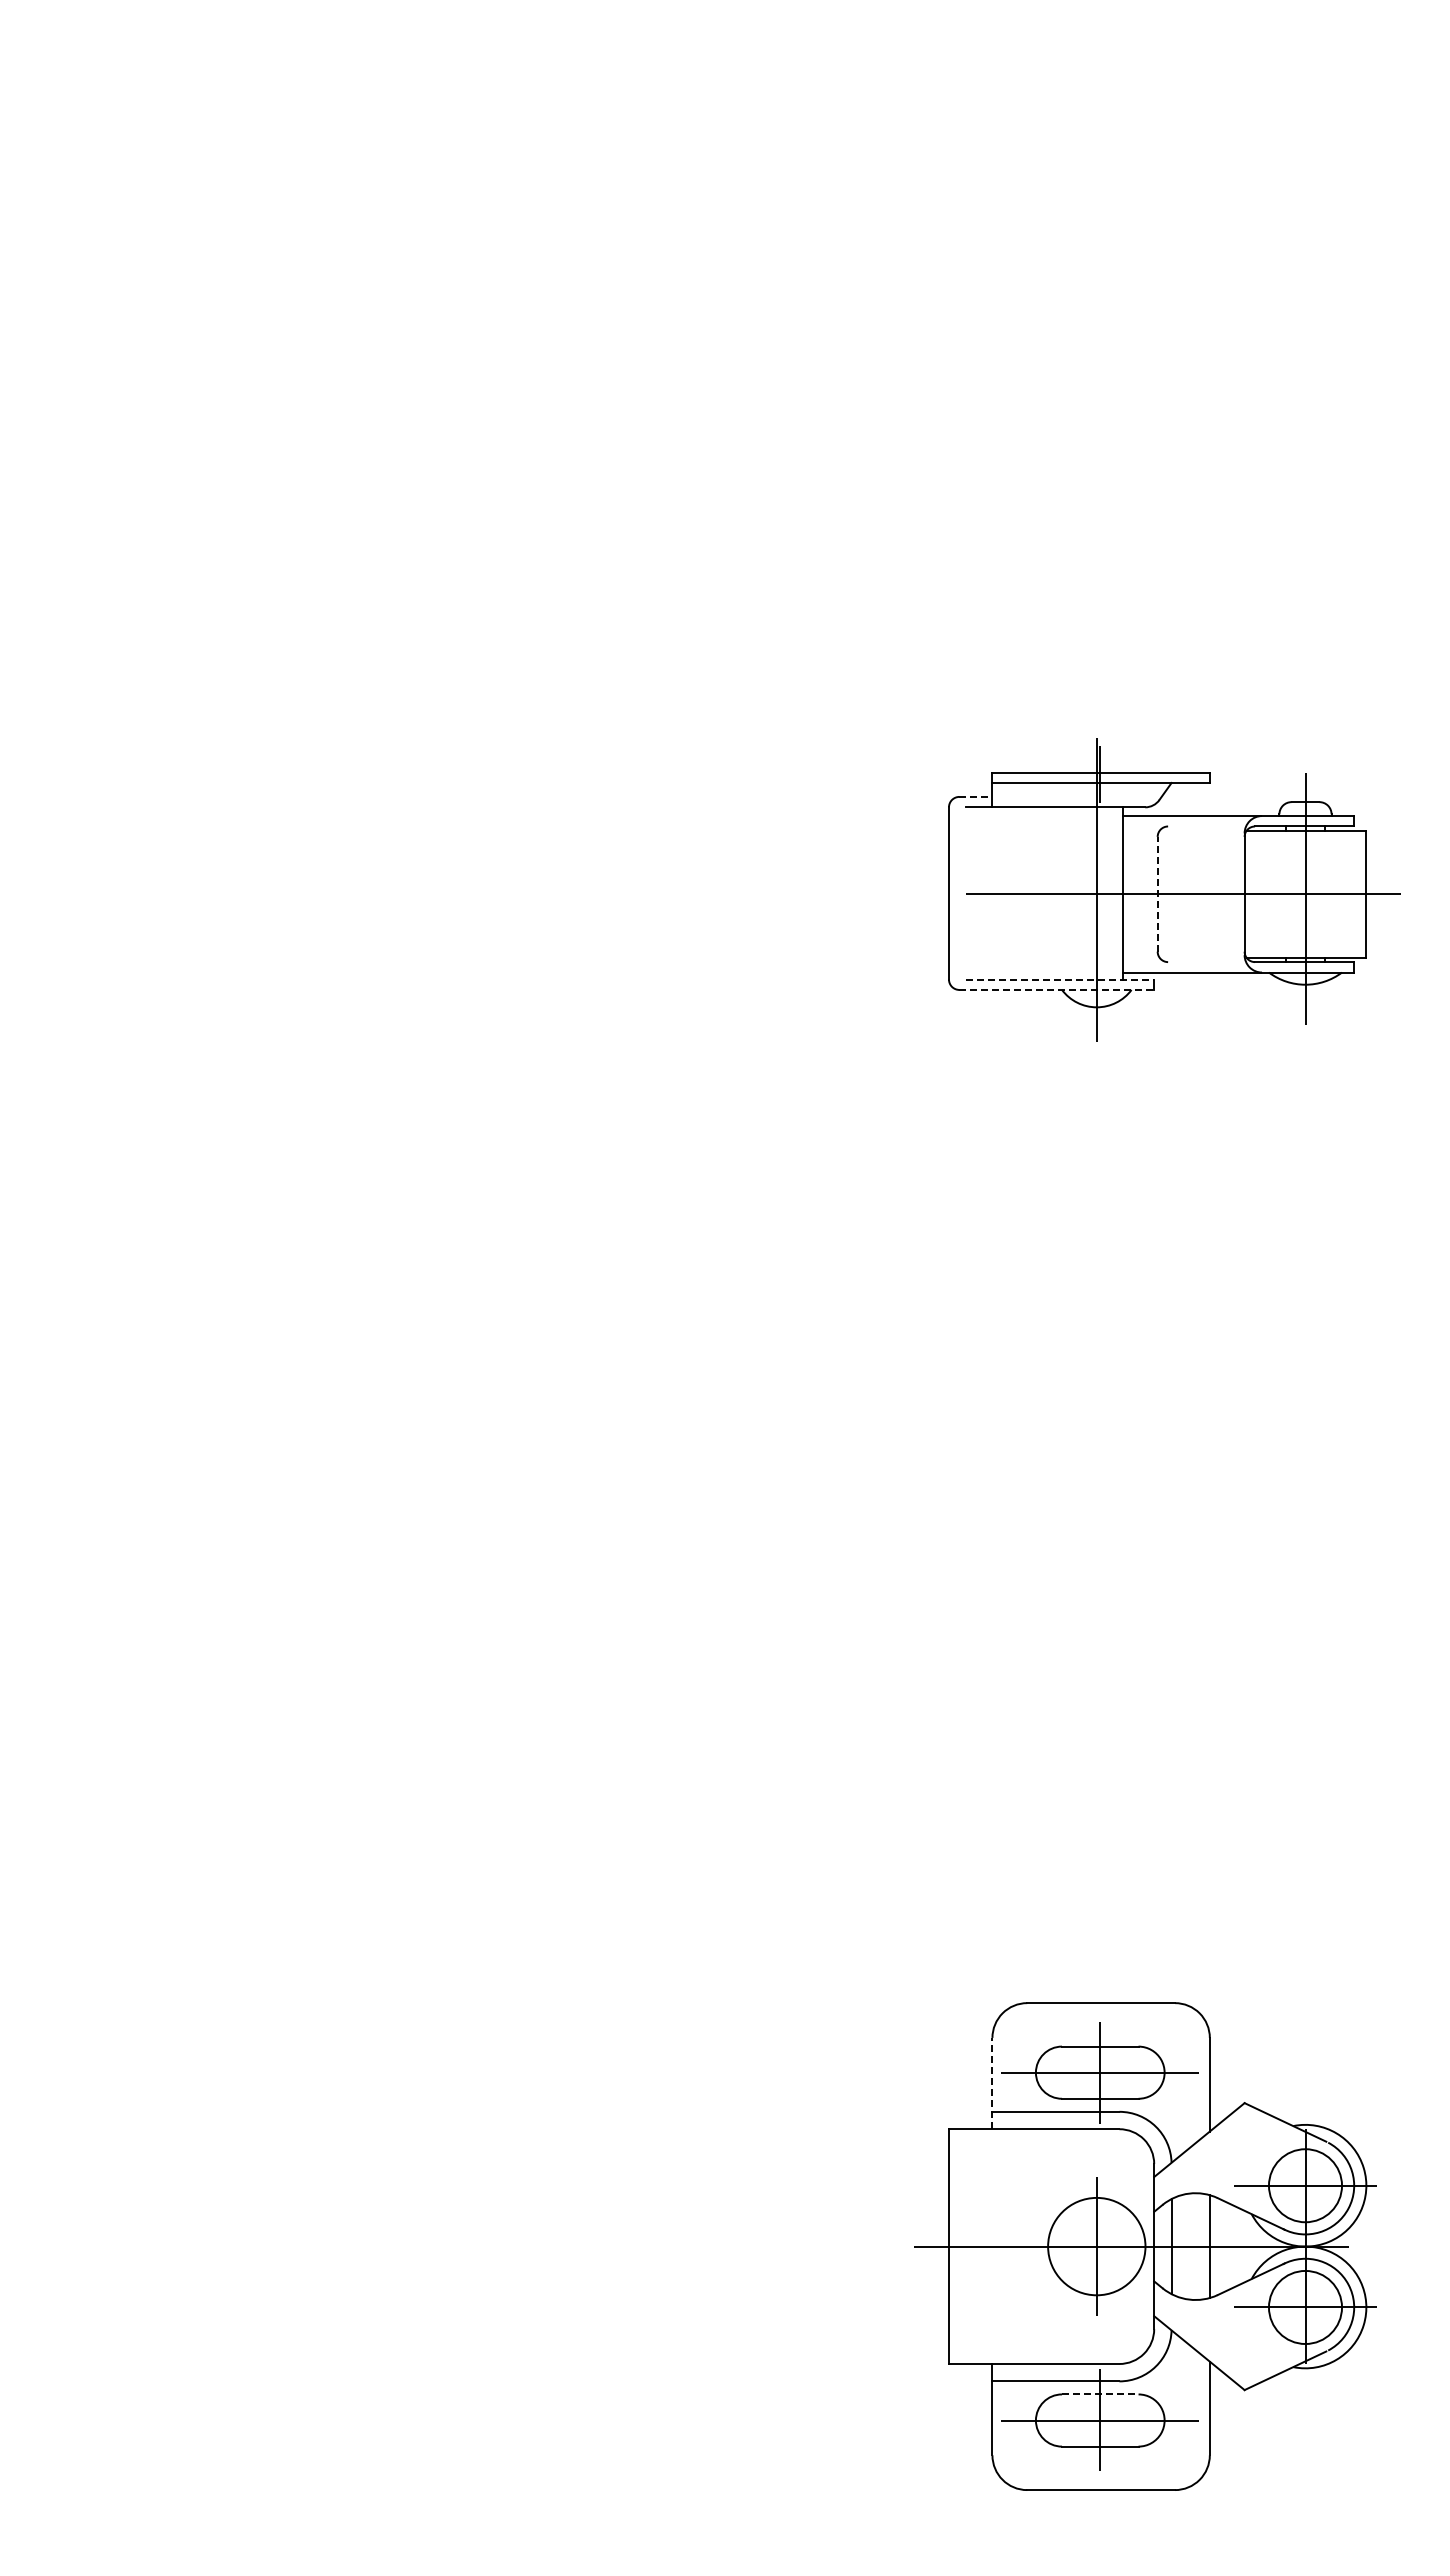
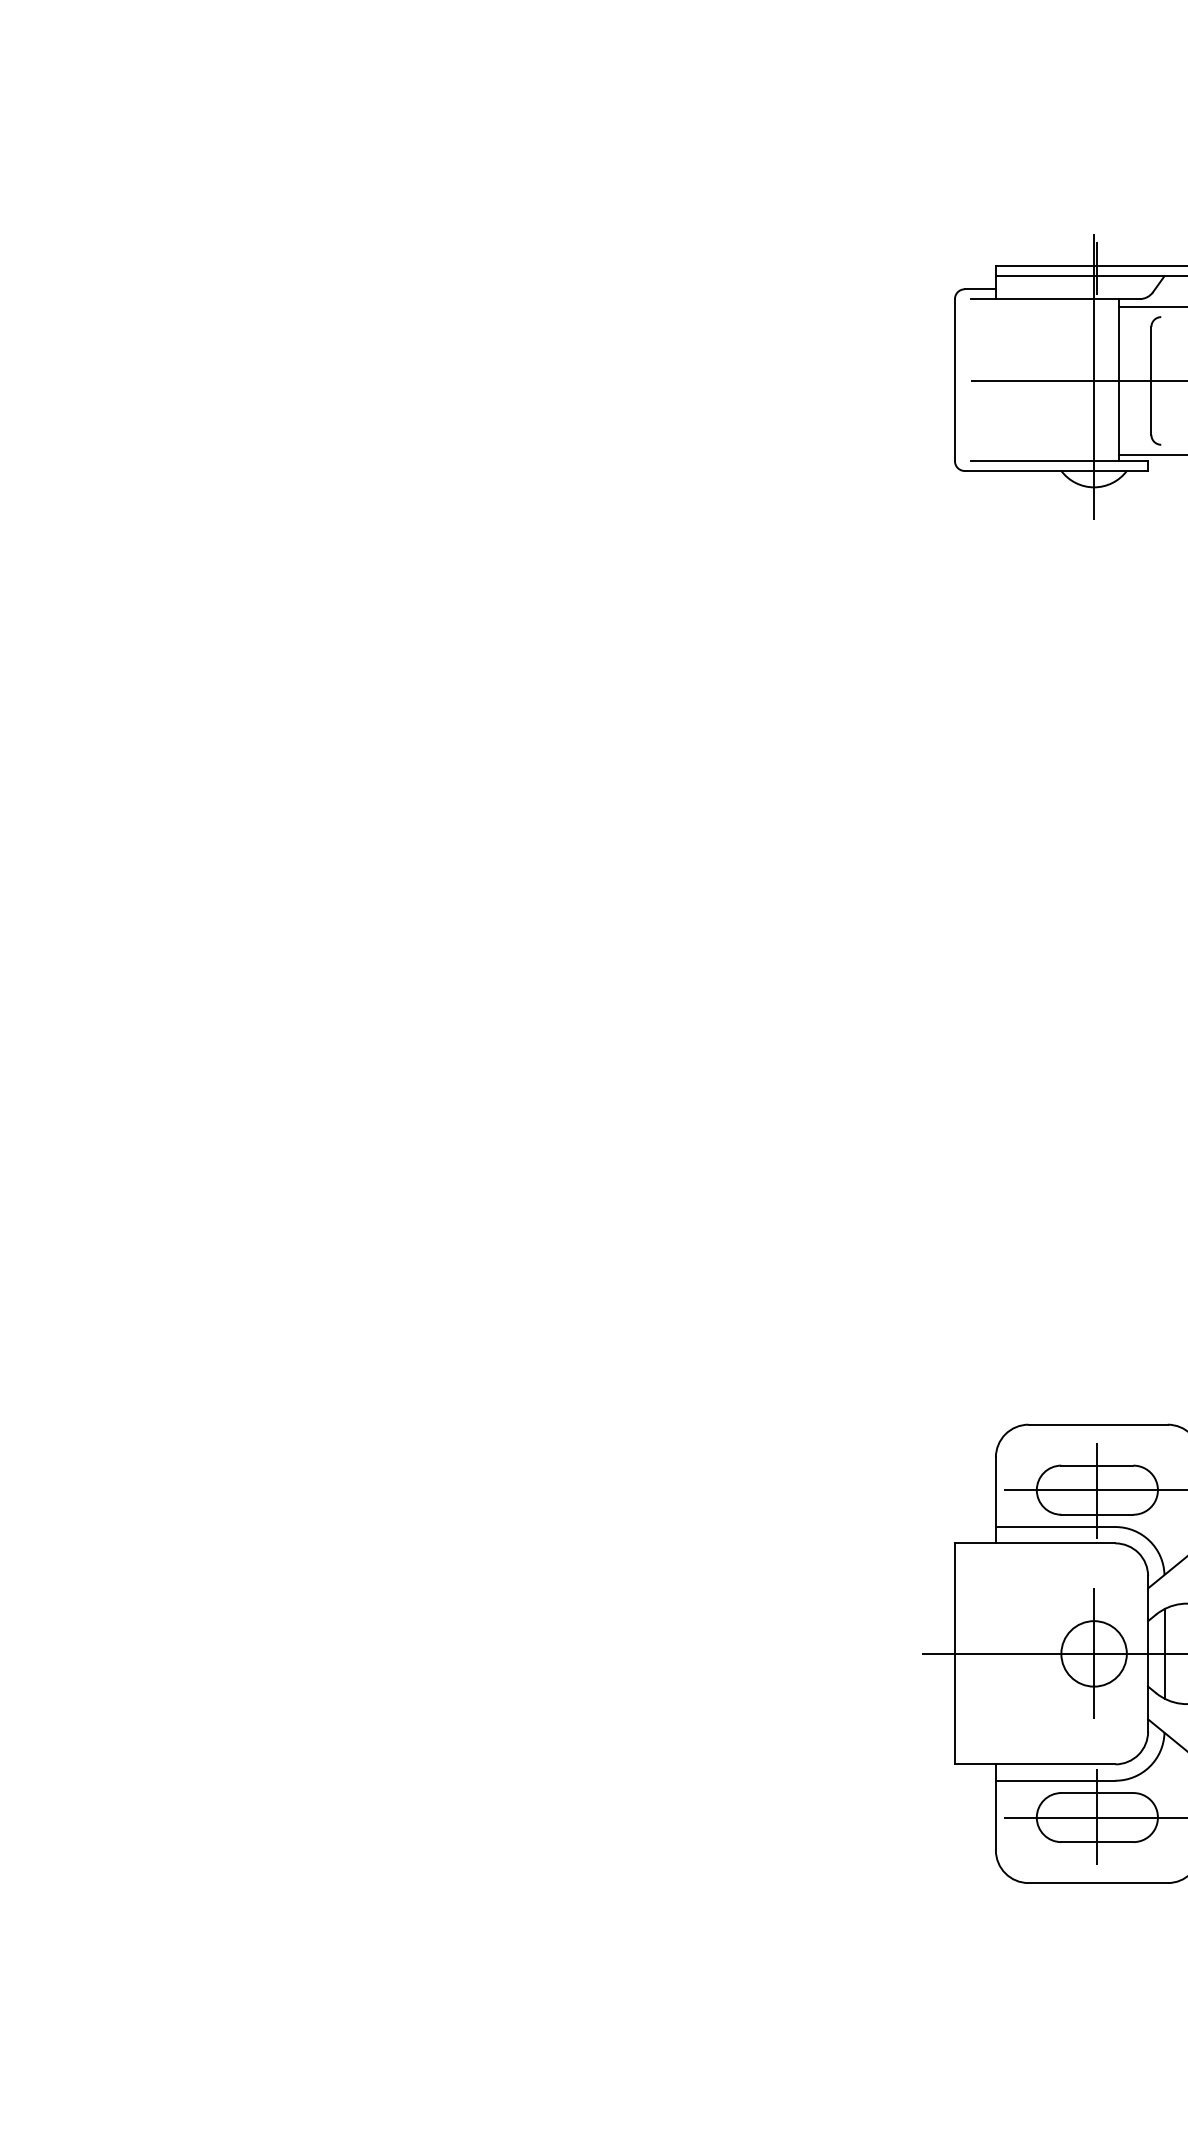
line: (975, 796) -> (979, 288), dashed -> solid
line: (1157, 893) -> (1151, 380), dashed -> solid
line: (1060, 979) -> (1059, 461), dashed -> solid
line: (1057, 989) -> (1057, 470), dashed -> solid
line: (992, 2083) -> (995, 1500), dashed -> solid
circle: (1096, 2246) -> (1093, 1653), size x0.71
line: (1100, 2394) -> (1097, 1793), dashed -> solid

